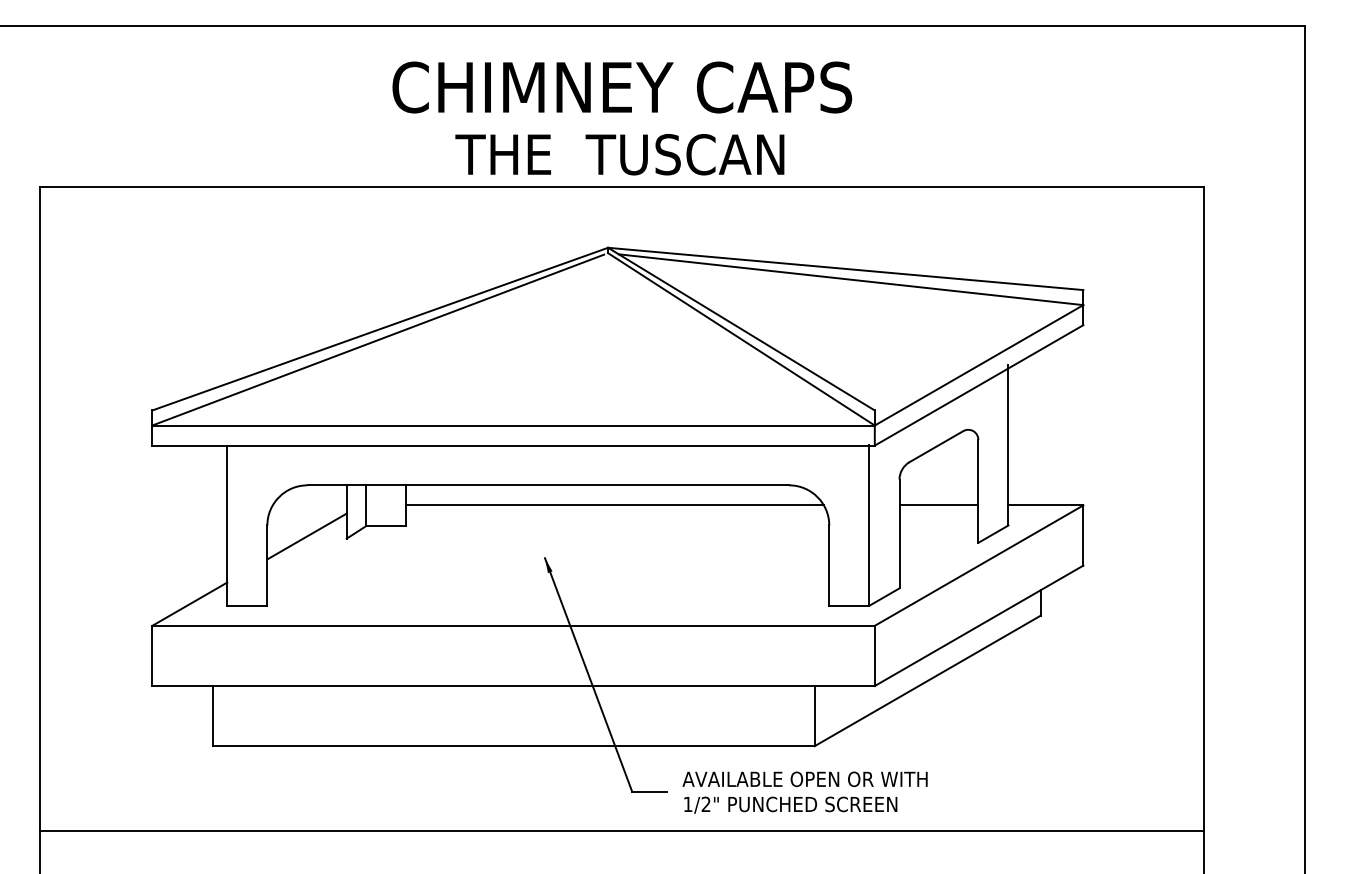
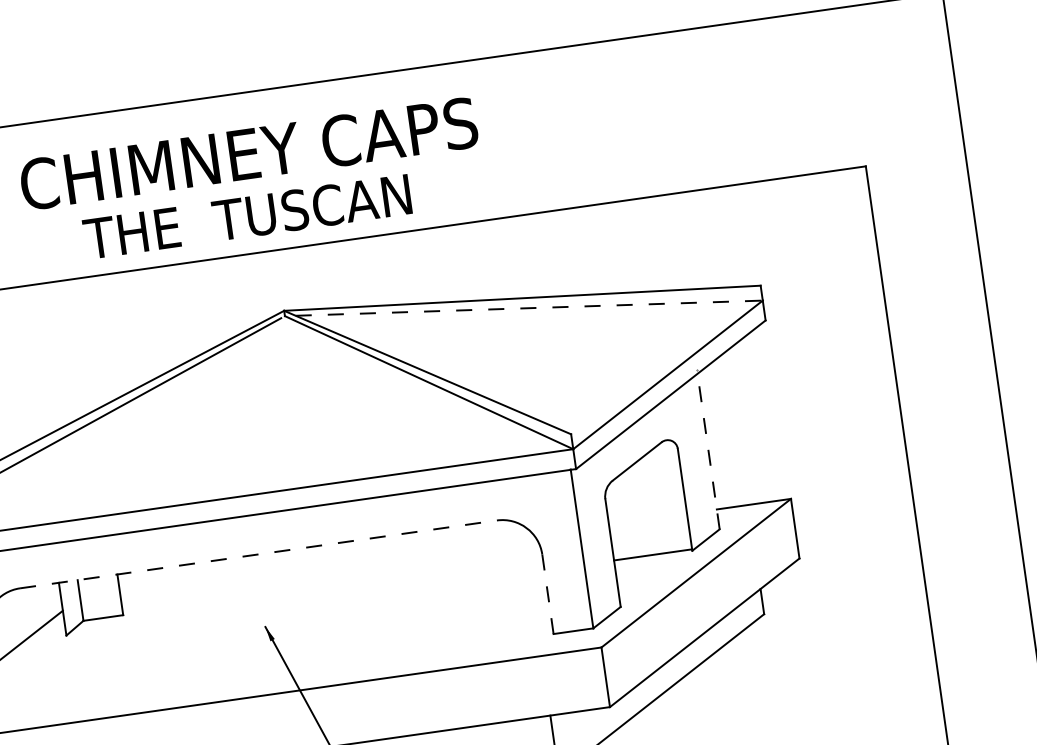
text: (622, 87) -> (249, 153), moved
text: (619, 154) -> (246, 216), moved
line: (851, 279) -> (529, 307), solid -> dashed
line: (1008, 444) -> (708, 449), solid -> dashed
line: (548, 485) -> (258, 554), solid -> dashed
line: (614, 505) -> (326, 565), removed
line: (938, 505) -> (652, 555), moved
line: (829, 565) -> (548, 594), solid -> dashed

